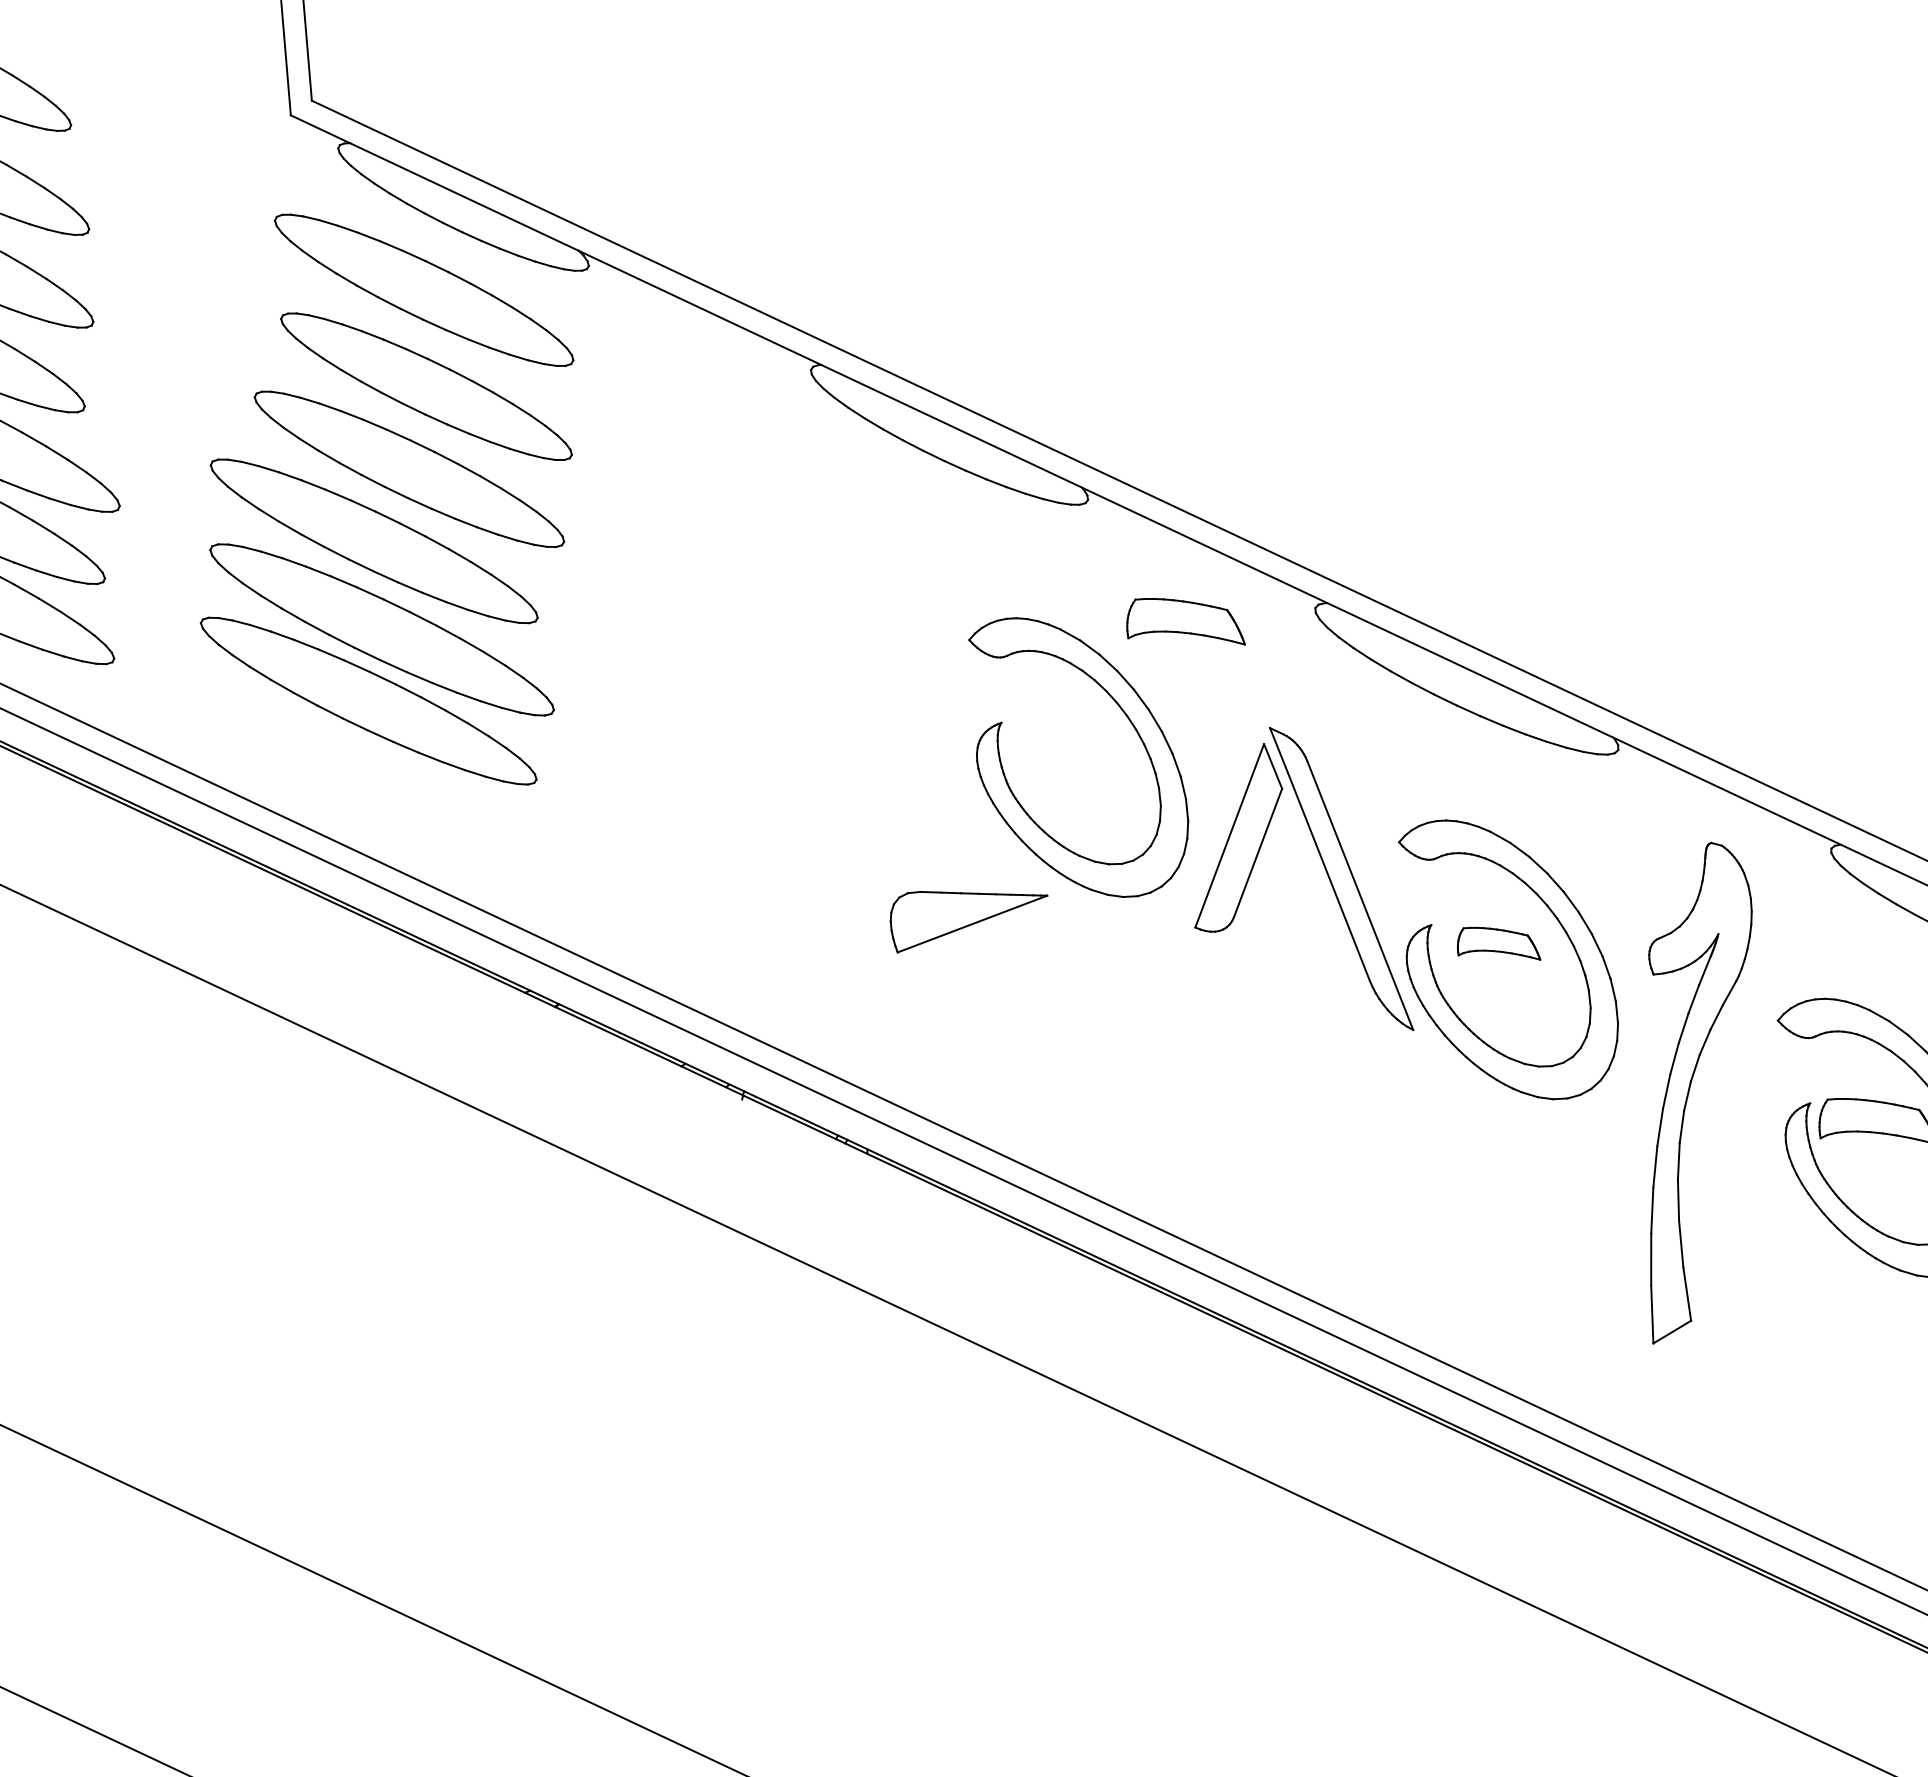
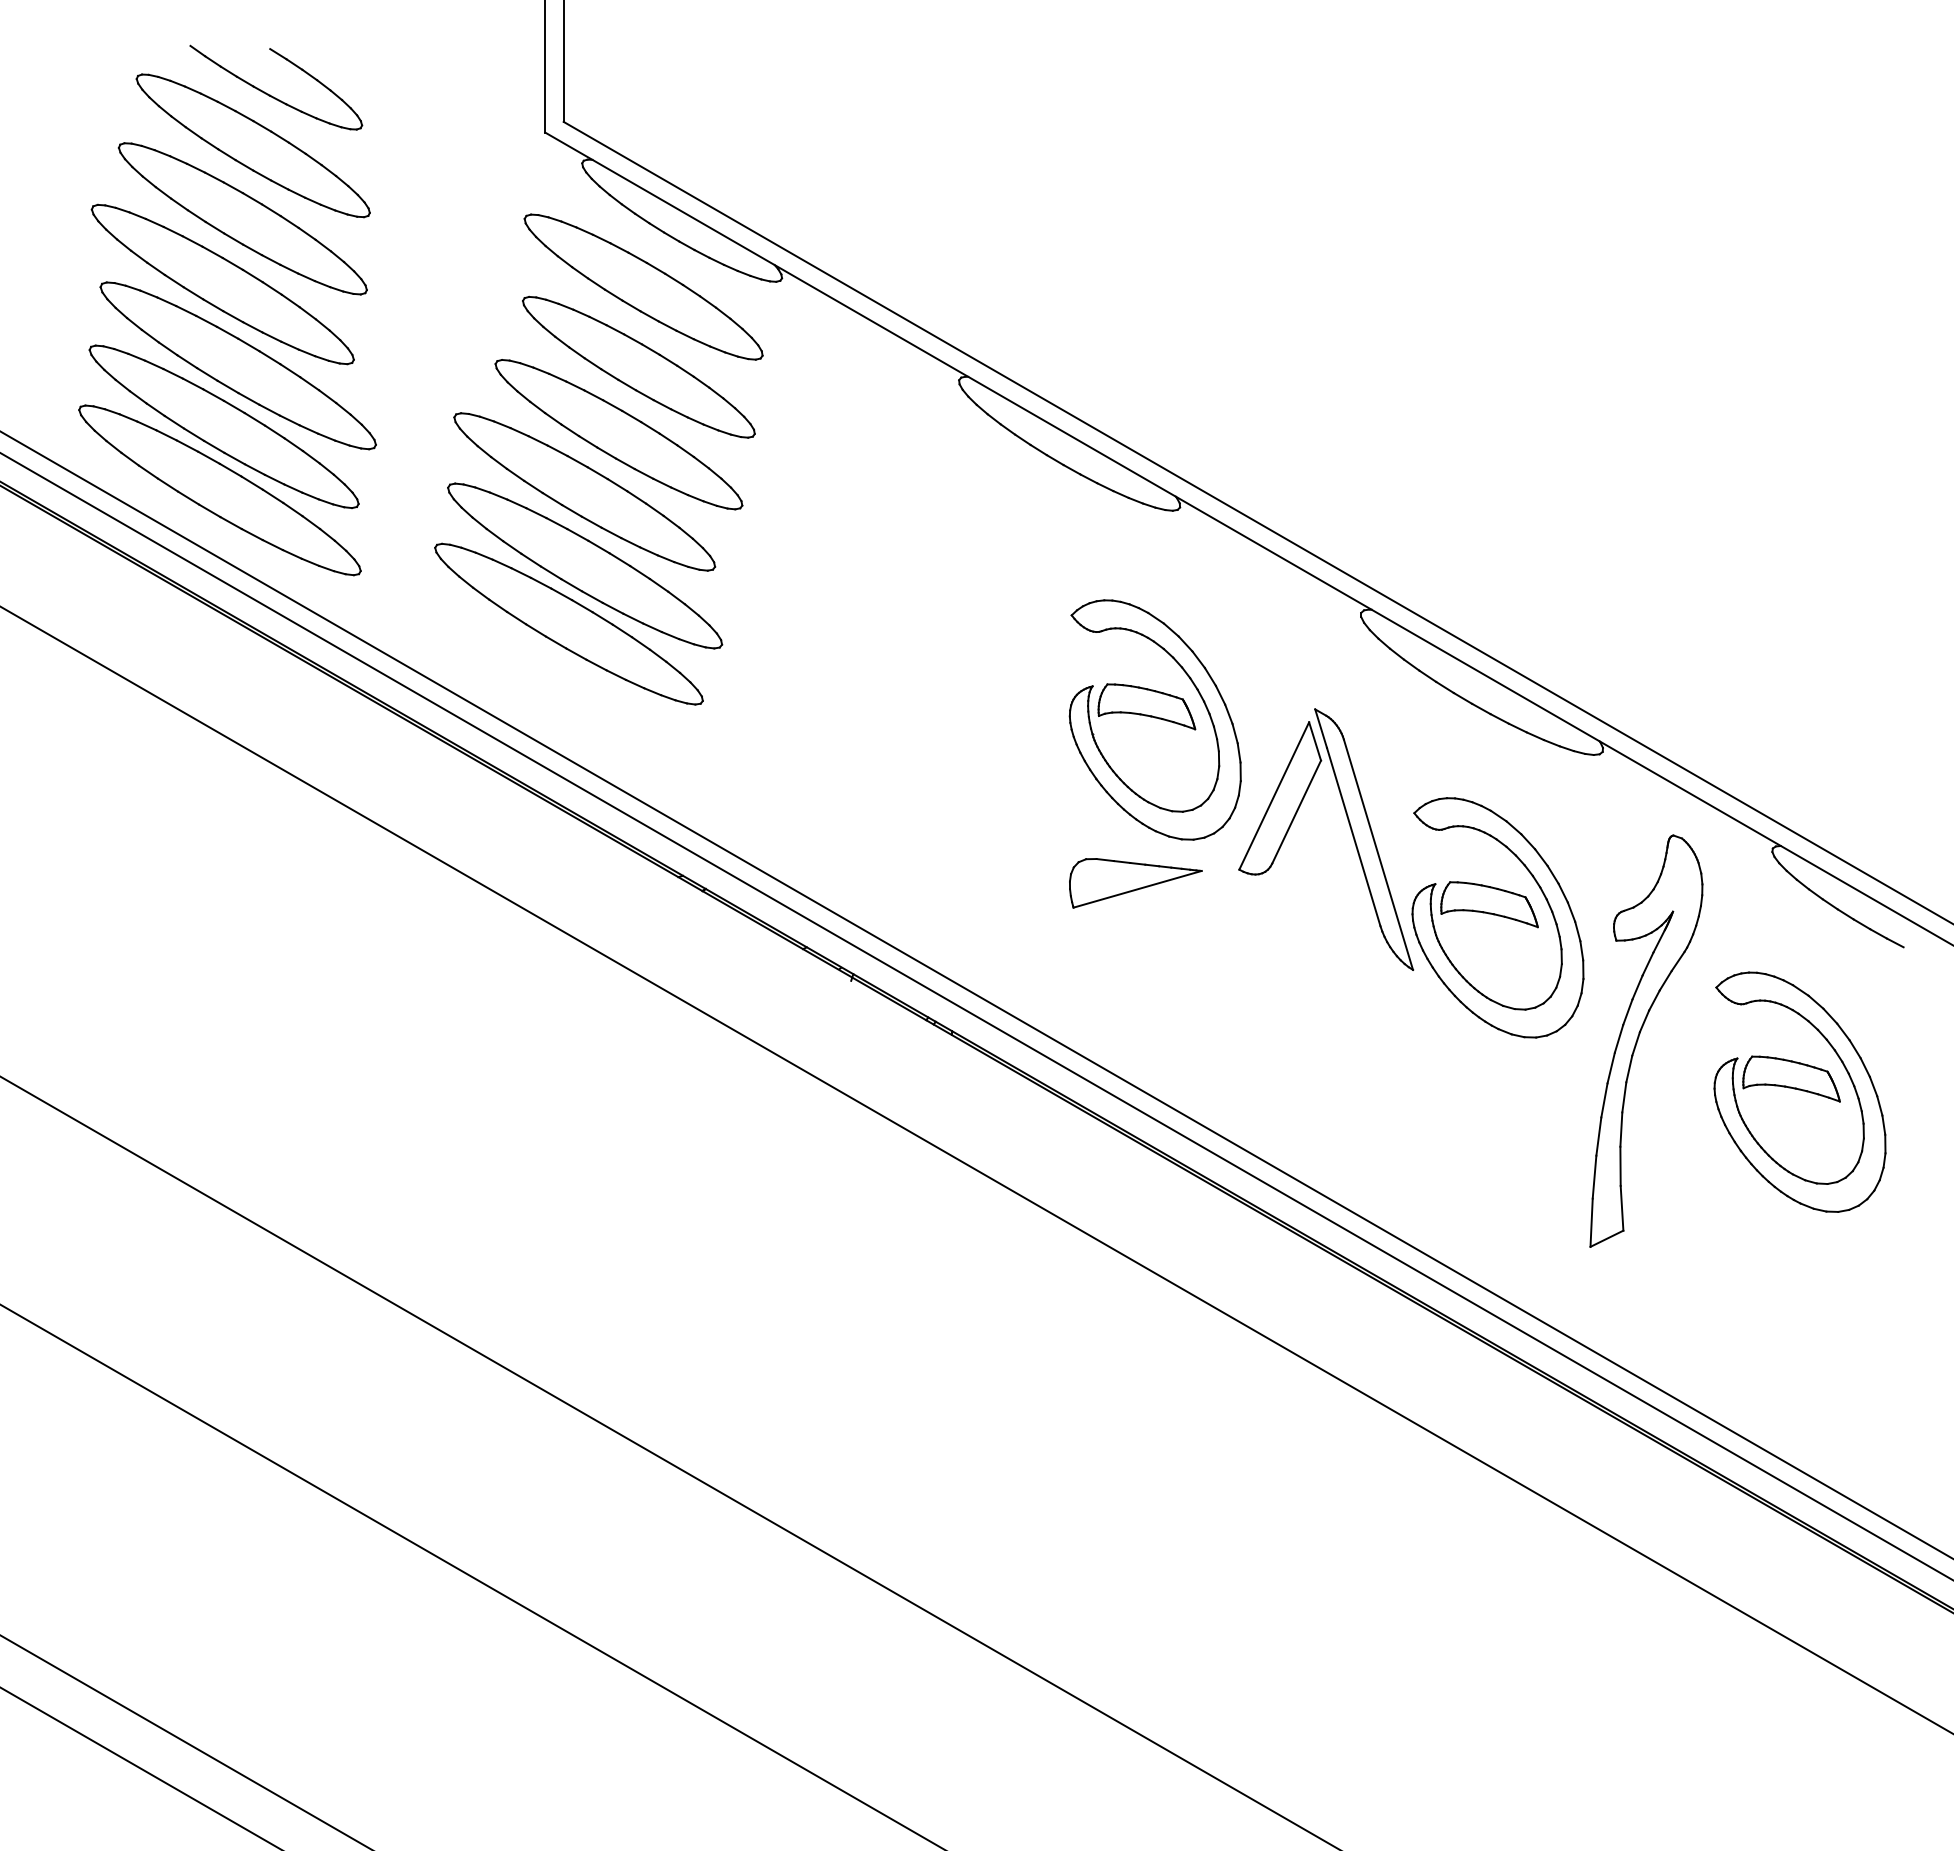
part: (1184, 622) -> (1146, 706), moved
part: (969, 917) -> (1135, 883), moved
part: (1498, 943) -> (1489, 904), size x1.43

